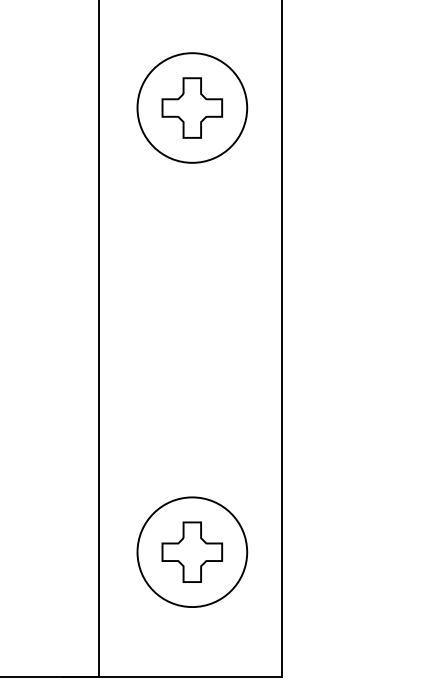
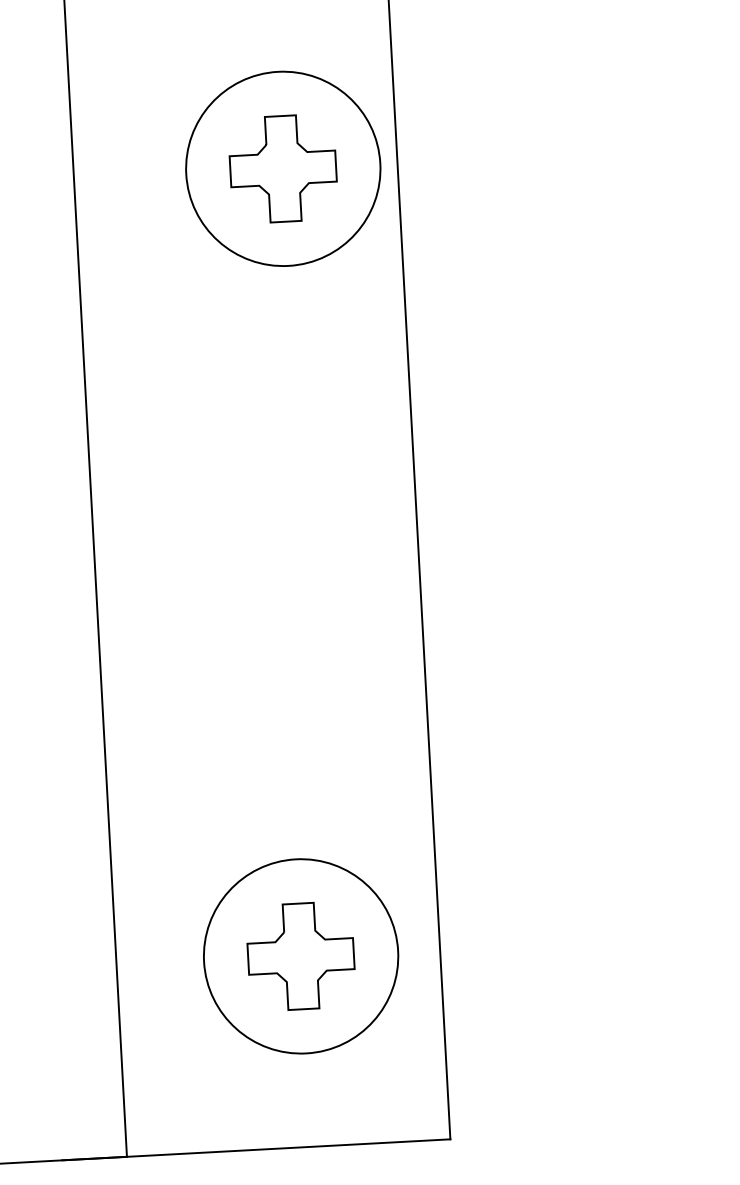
part: (192, 107) -> (283, 167), moved
part: (192, 551) -> (301, 955), moved

